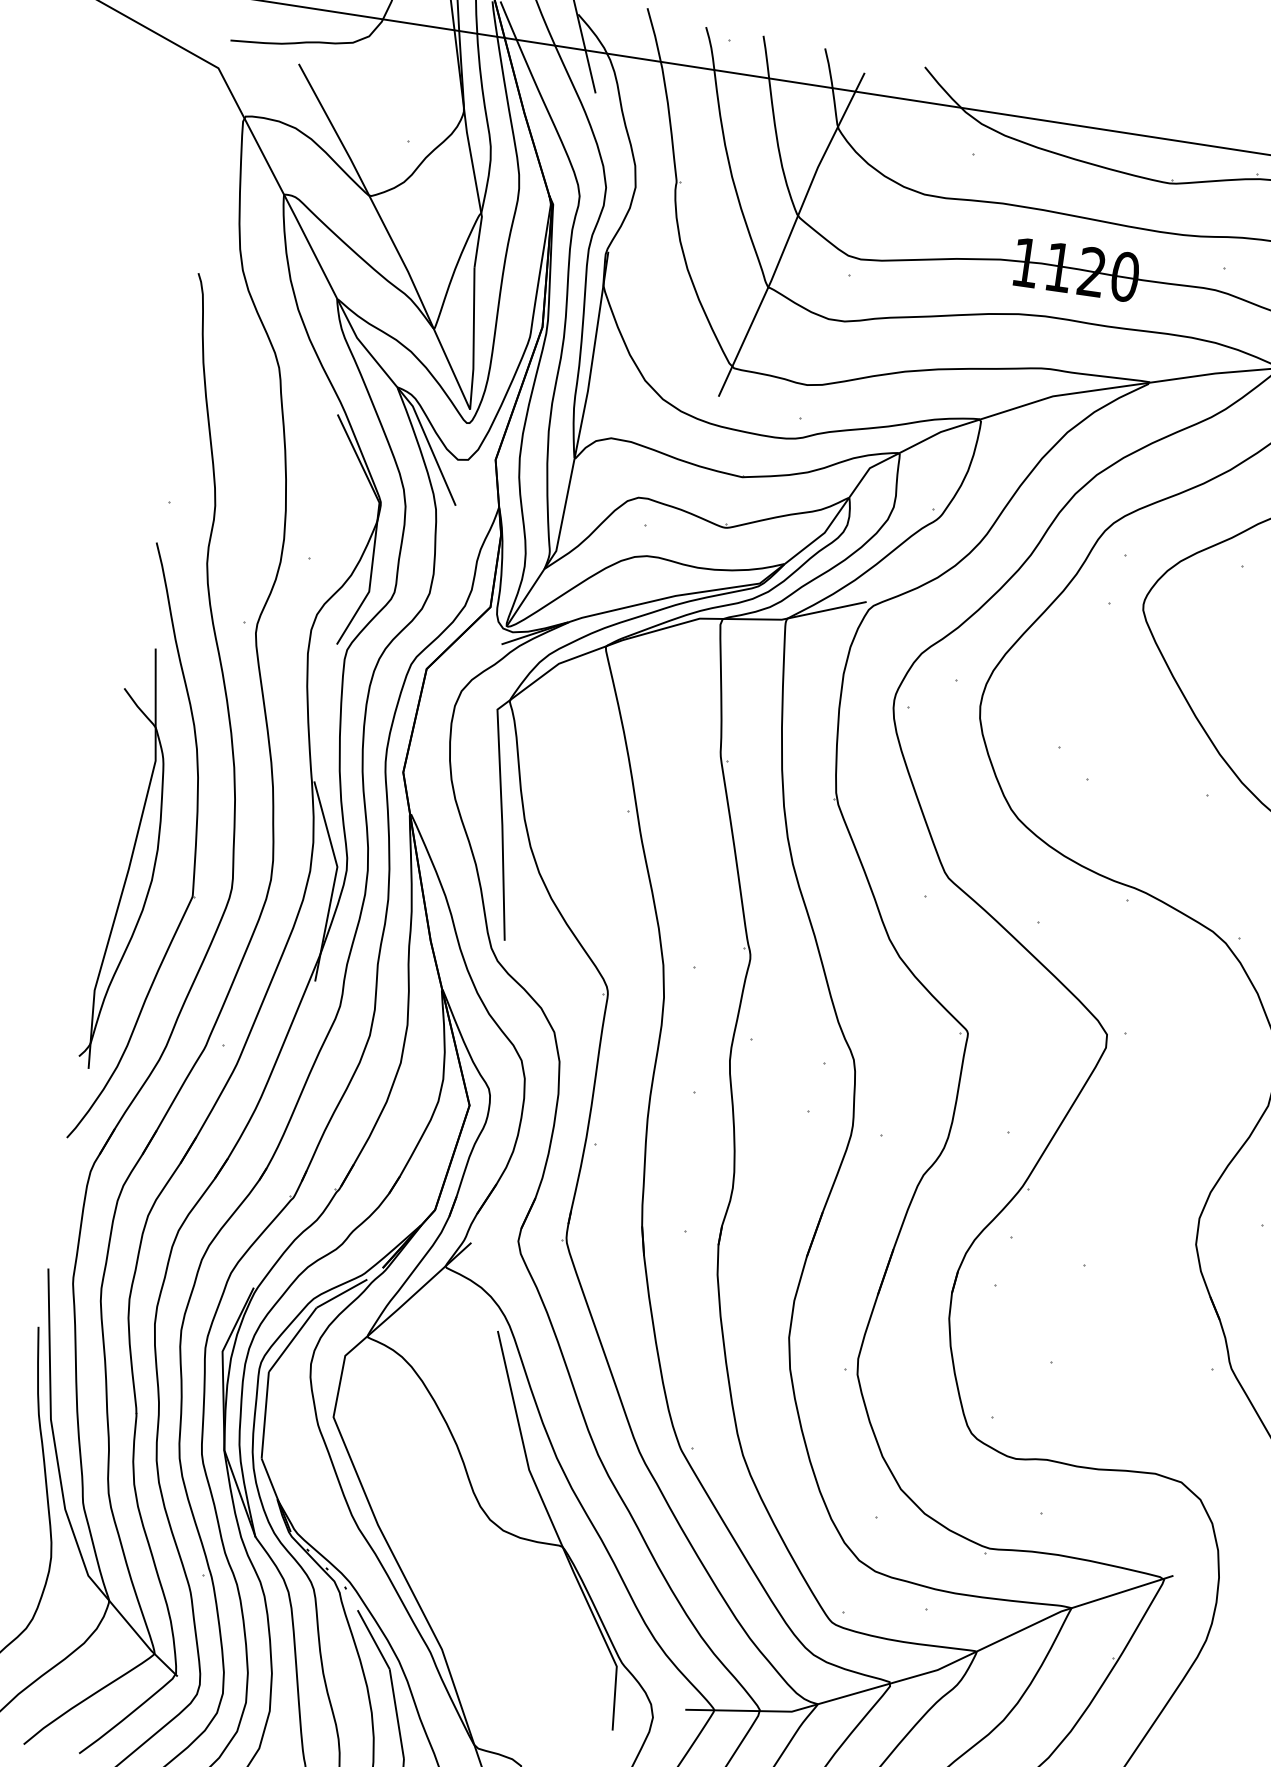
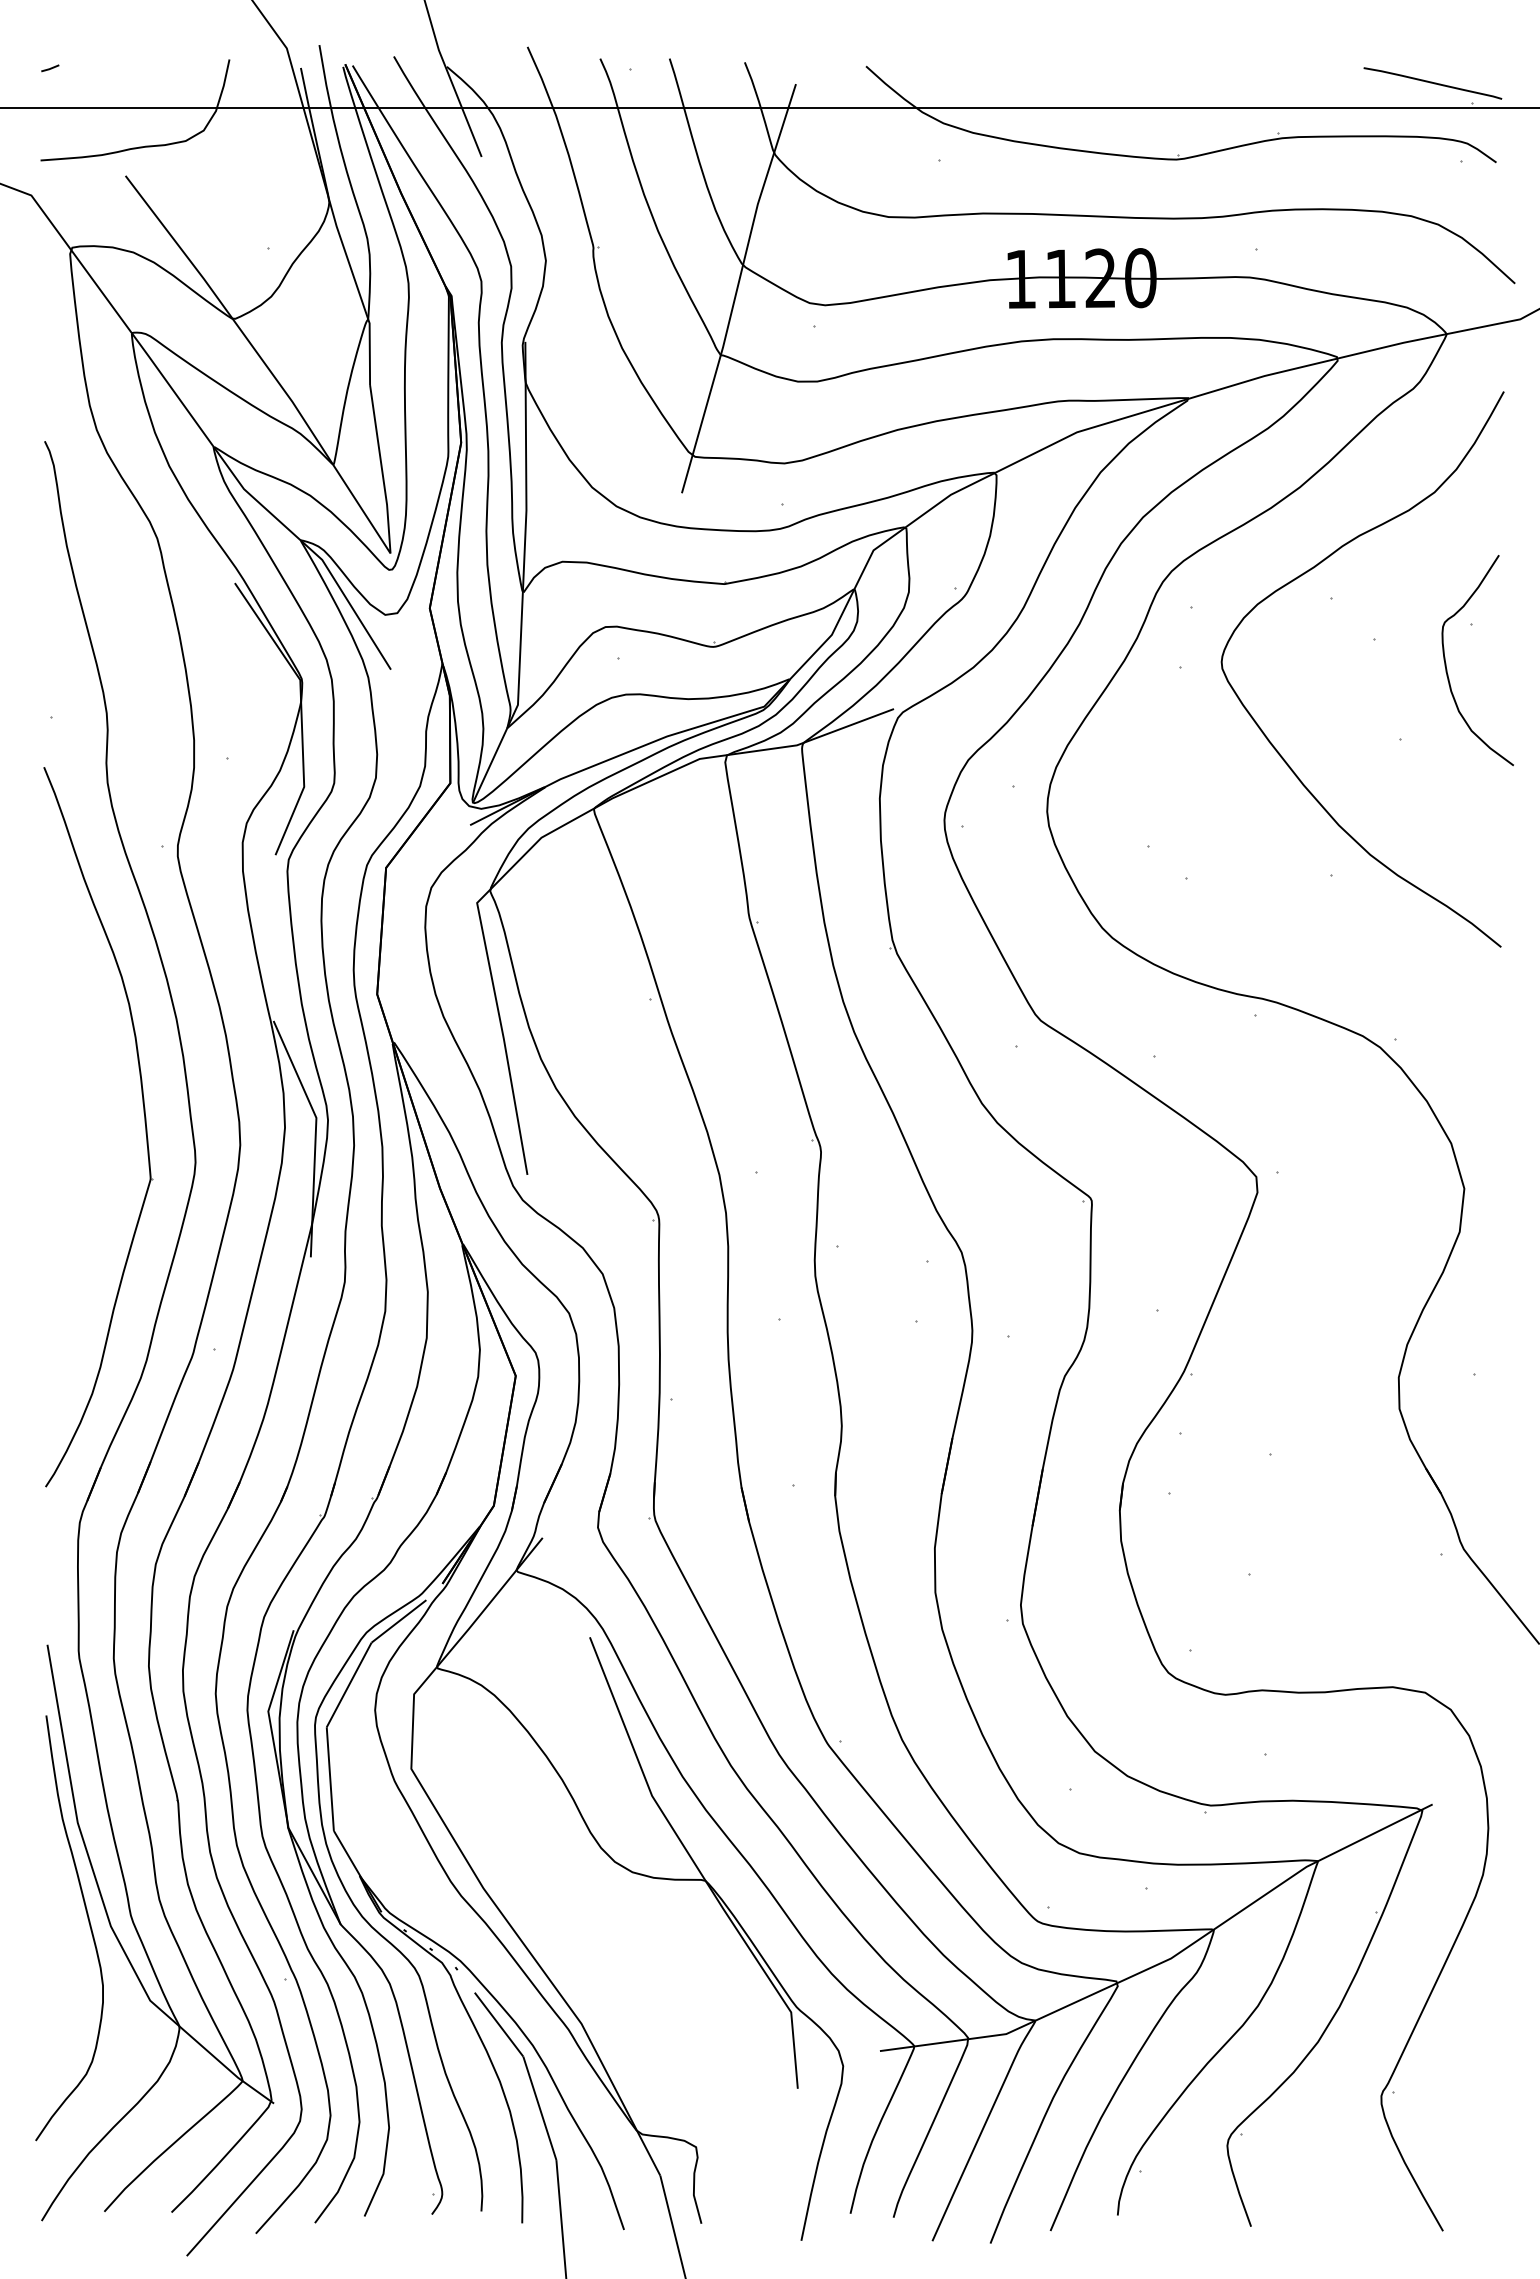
part: (127, 858) -> (66, 1146), removed

